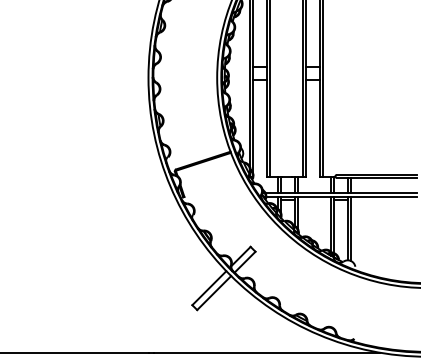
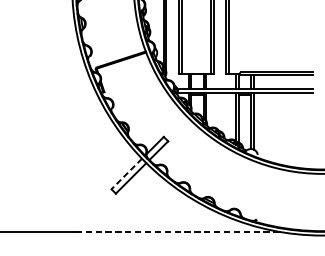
line: (209, 288) -> (126, 174), solid -> dashed
line: (267, 352) -> (178, 231), solid -> dashed

